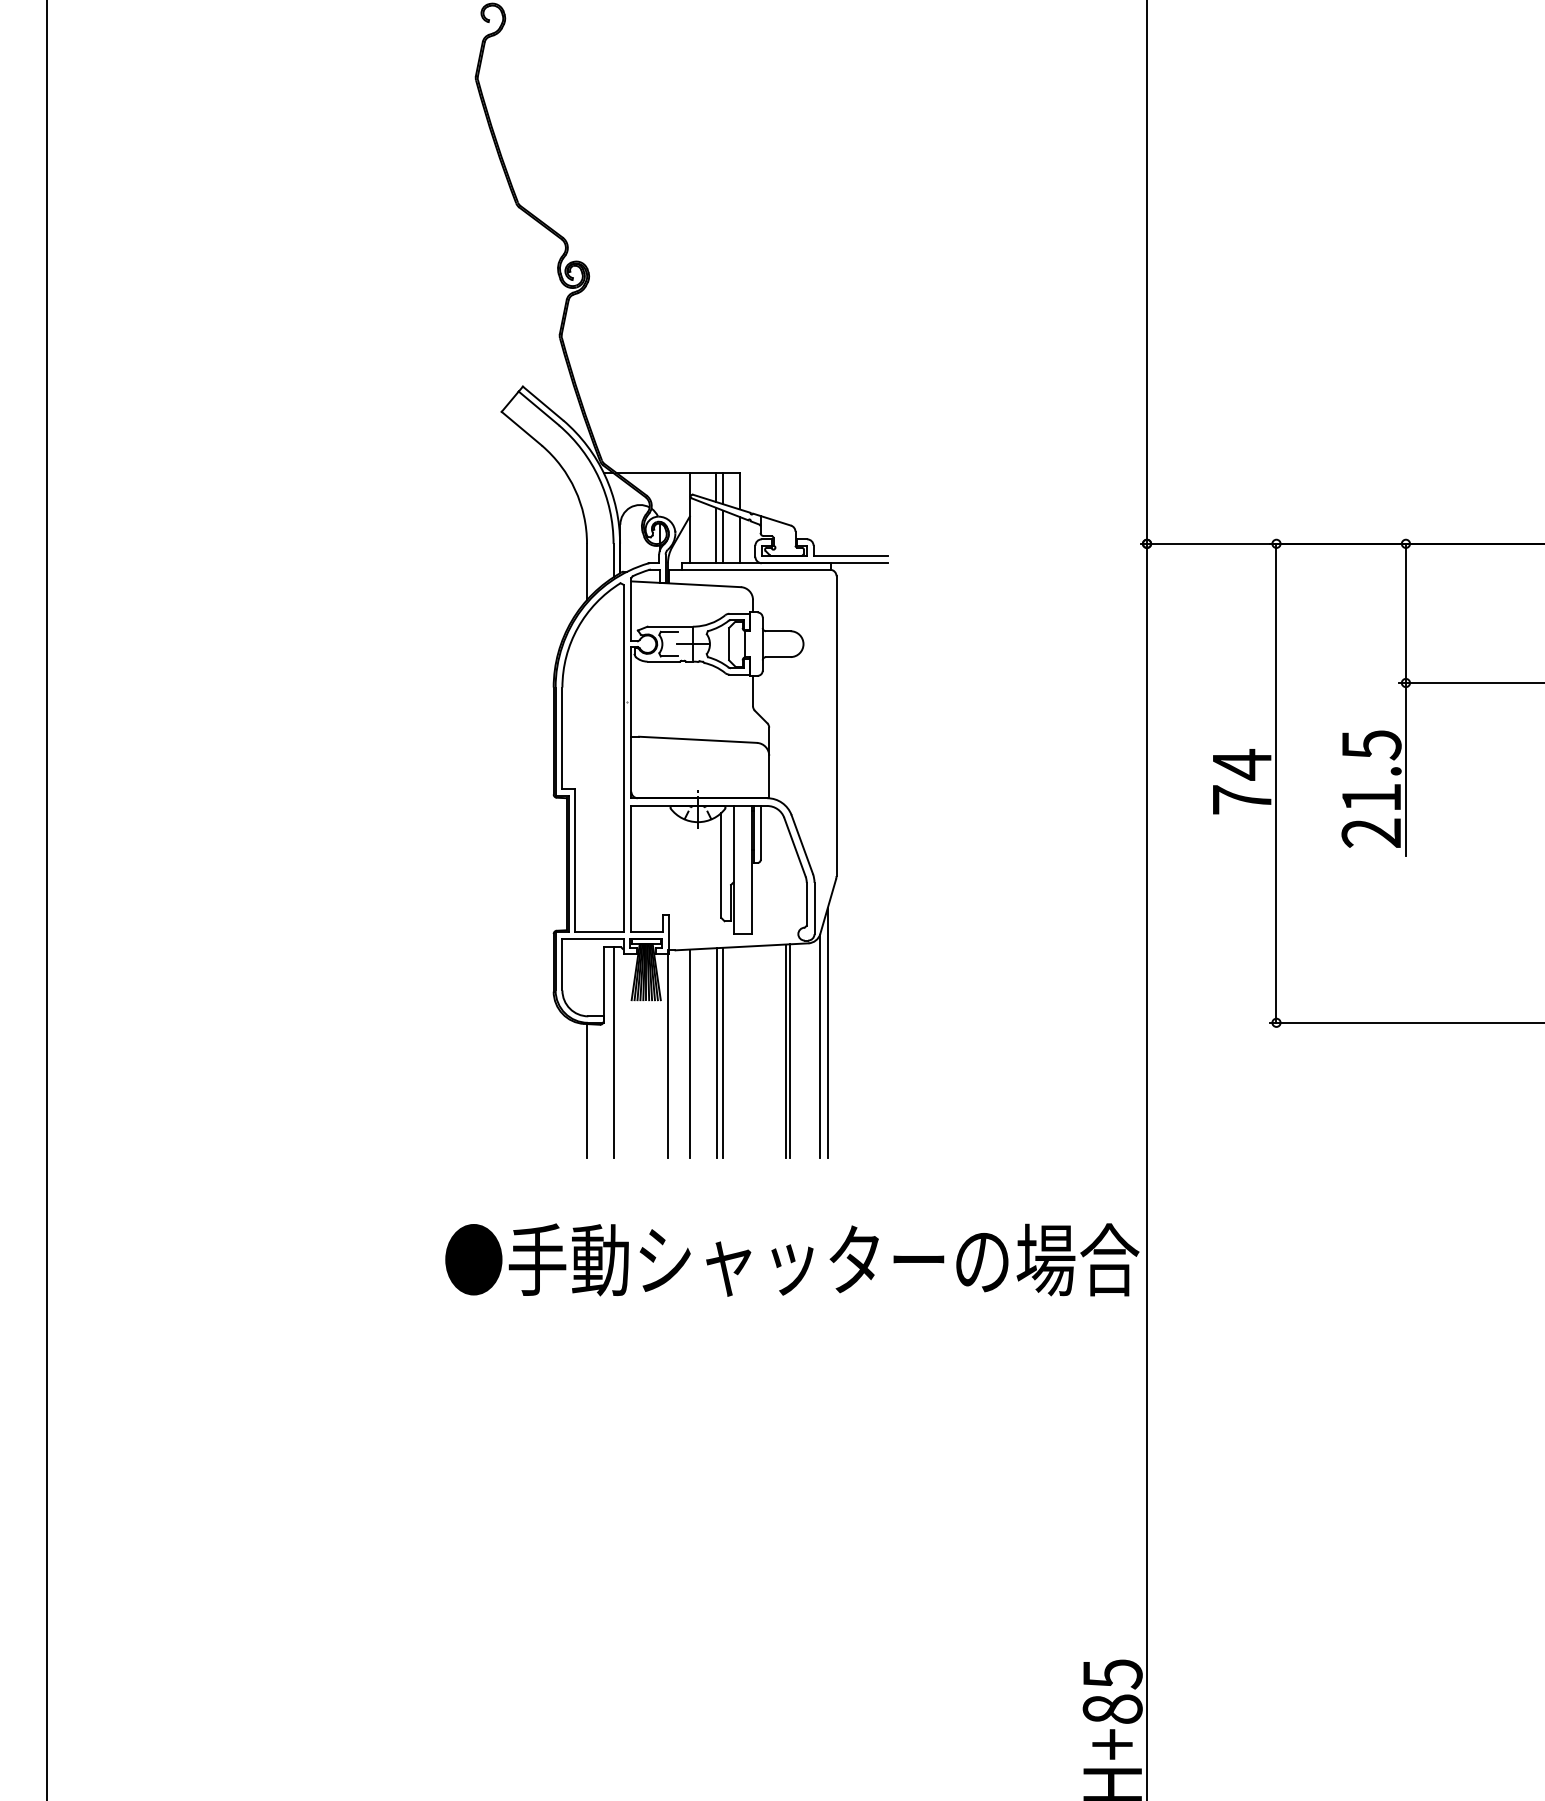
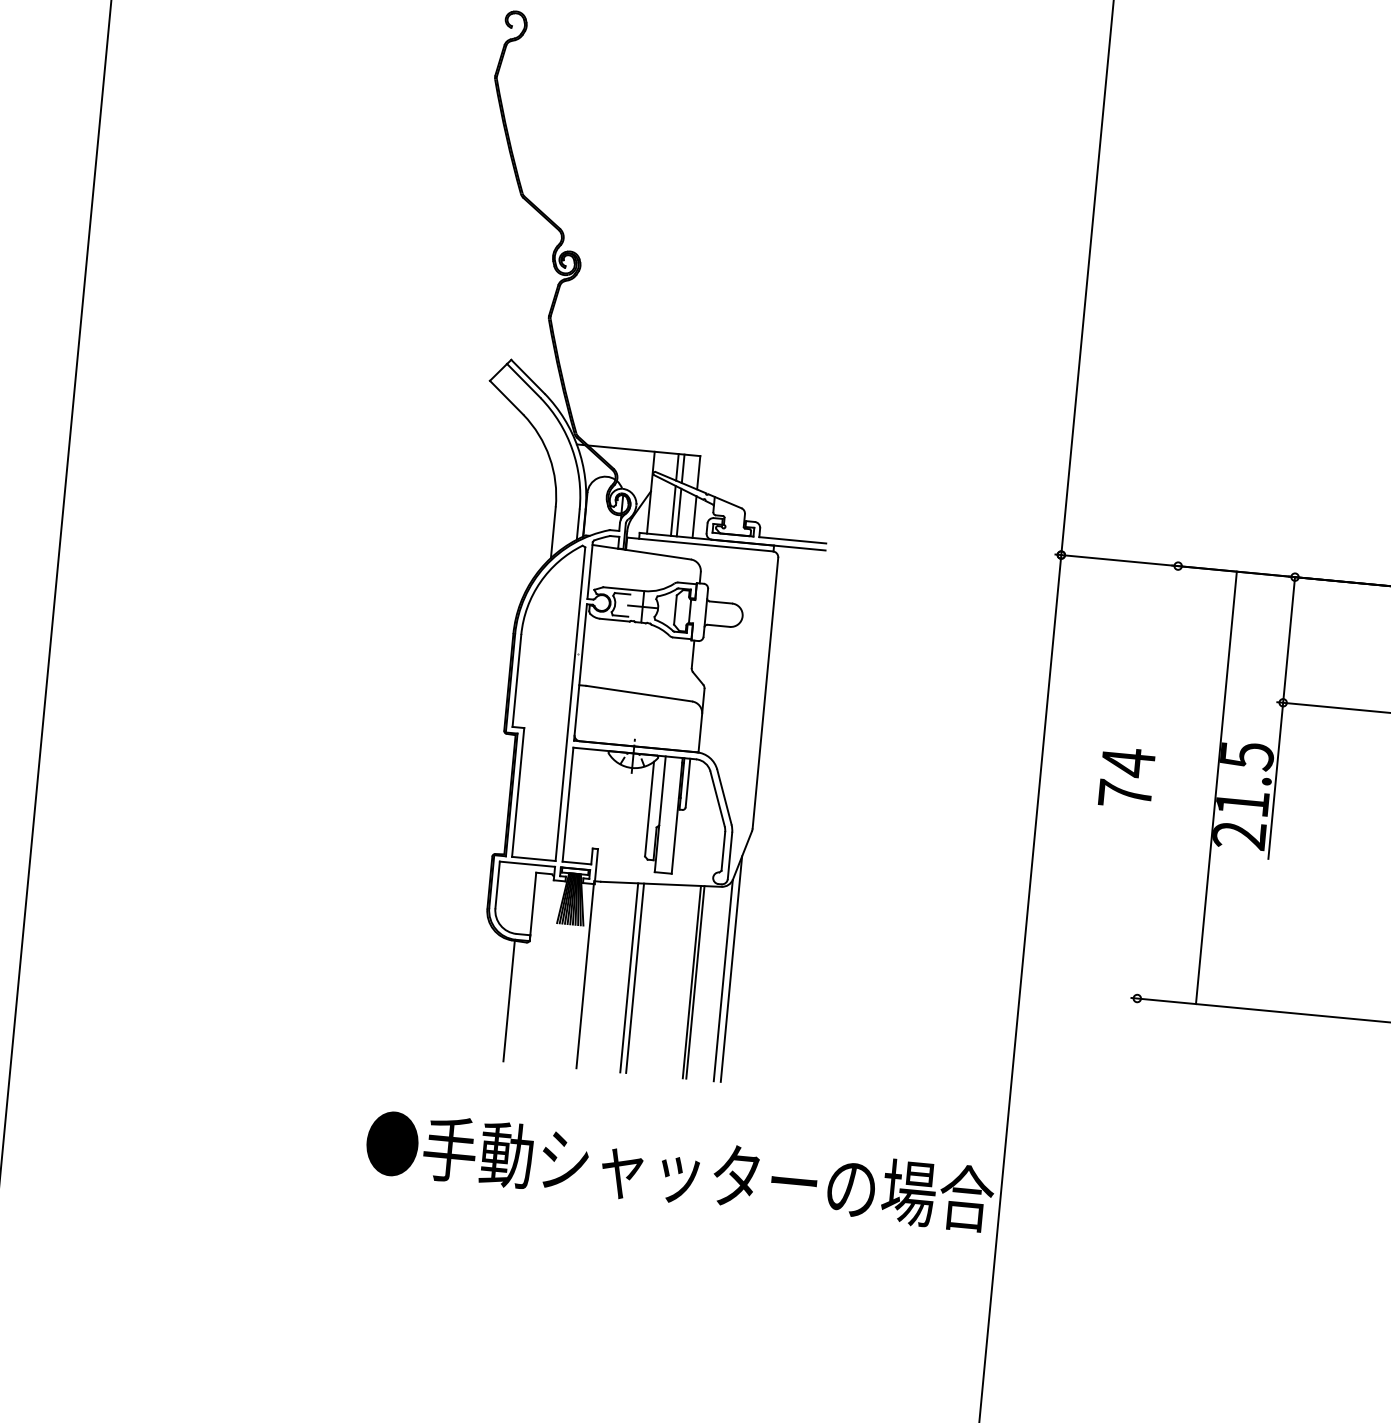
line: (1276, 782) -> (1216, 787), moved
line: (613, 1052) -> (536, 968), removed
line: (690, 1053) -> (605, 976), removed

